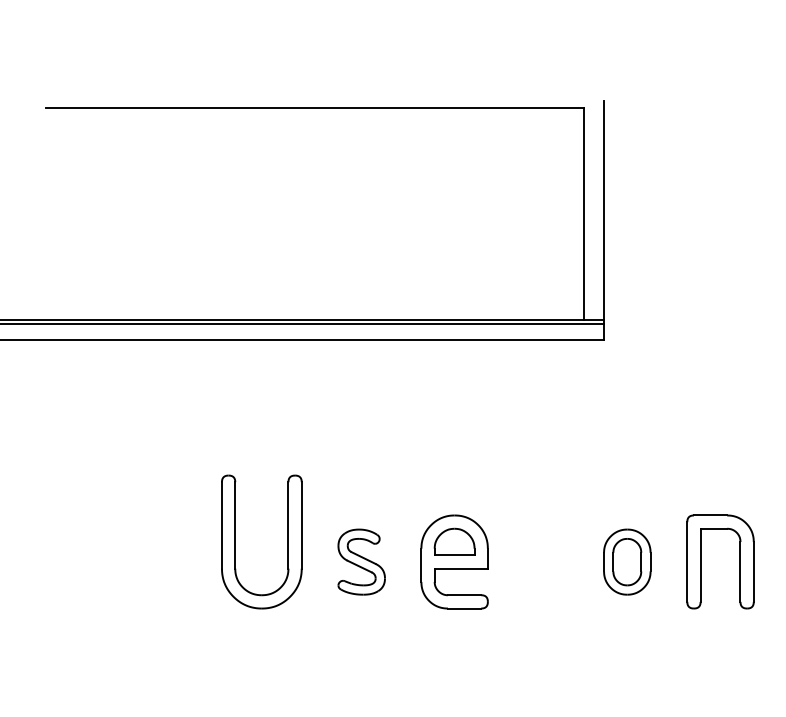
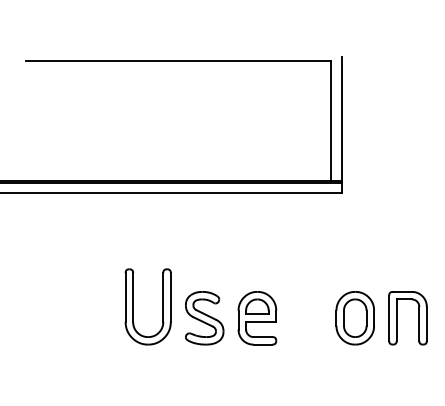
part: (361, 562) -> (204, 318), size x1.43
part: (626, 562) -> (354, 318), size x1.43

